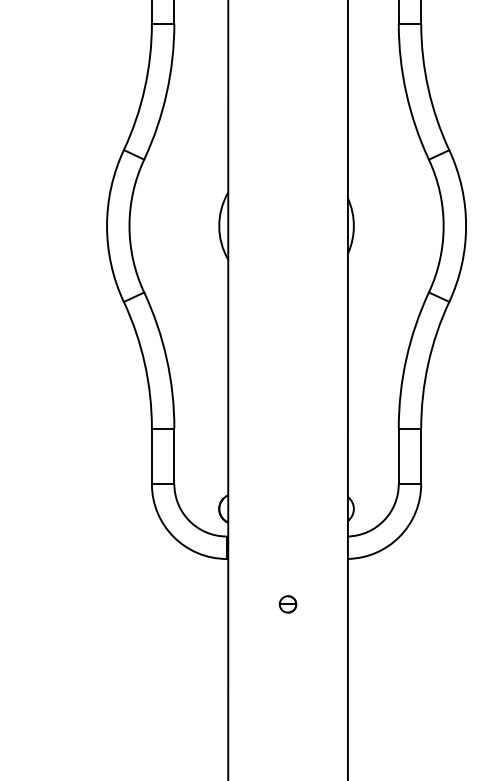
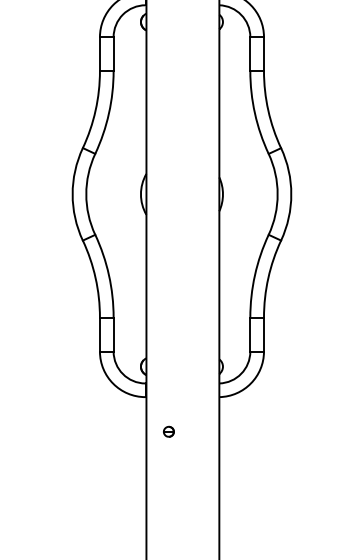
part: (287, 603) -> (168, 431), moved

